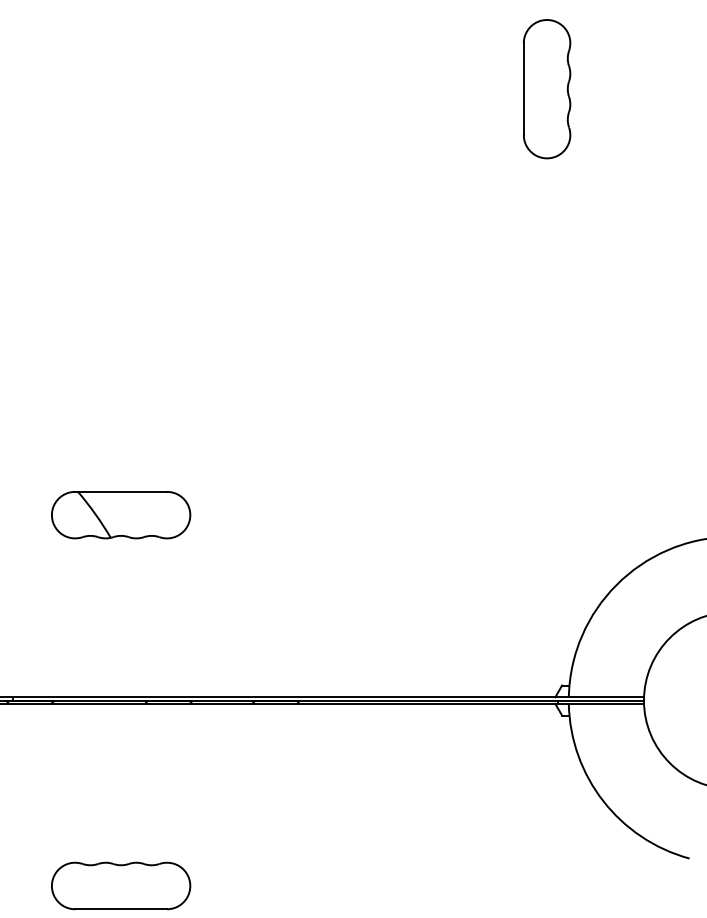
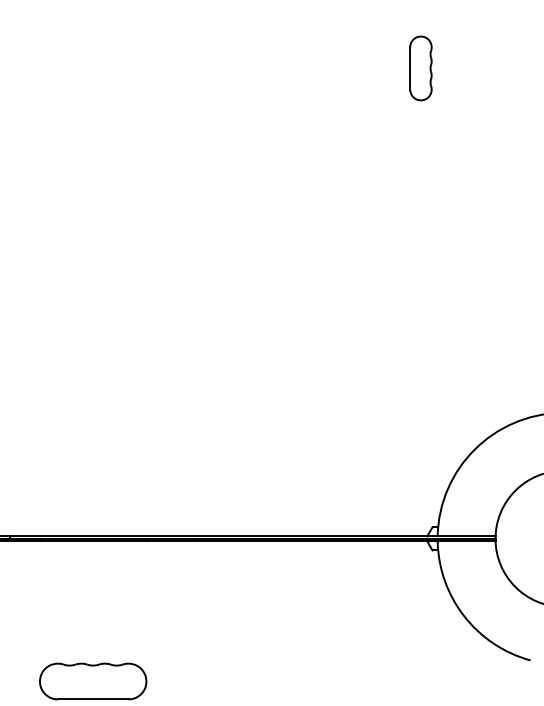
part: (546, 89) -> (420, 68), size x0.6
part: (121, 514) -> (93, 395), removed

